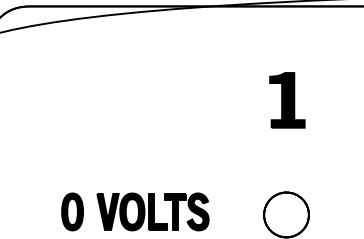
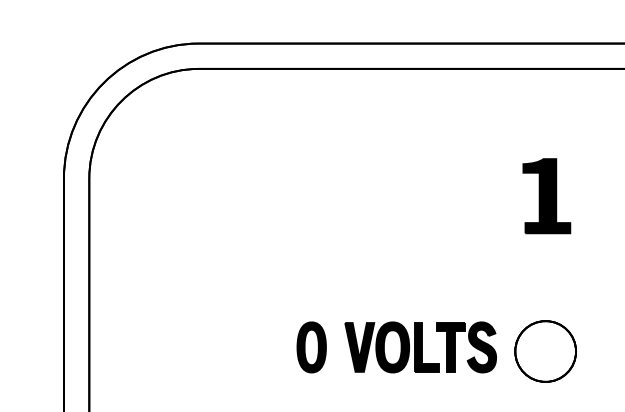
part: (135, 211) -> (396, 347), moved

